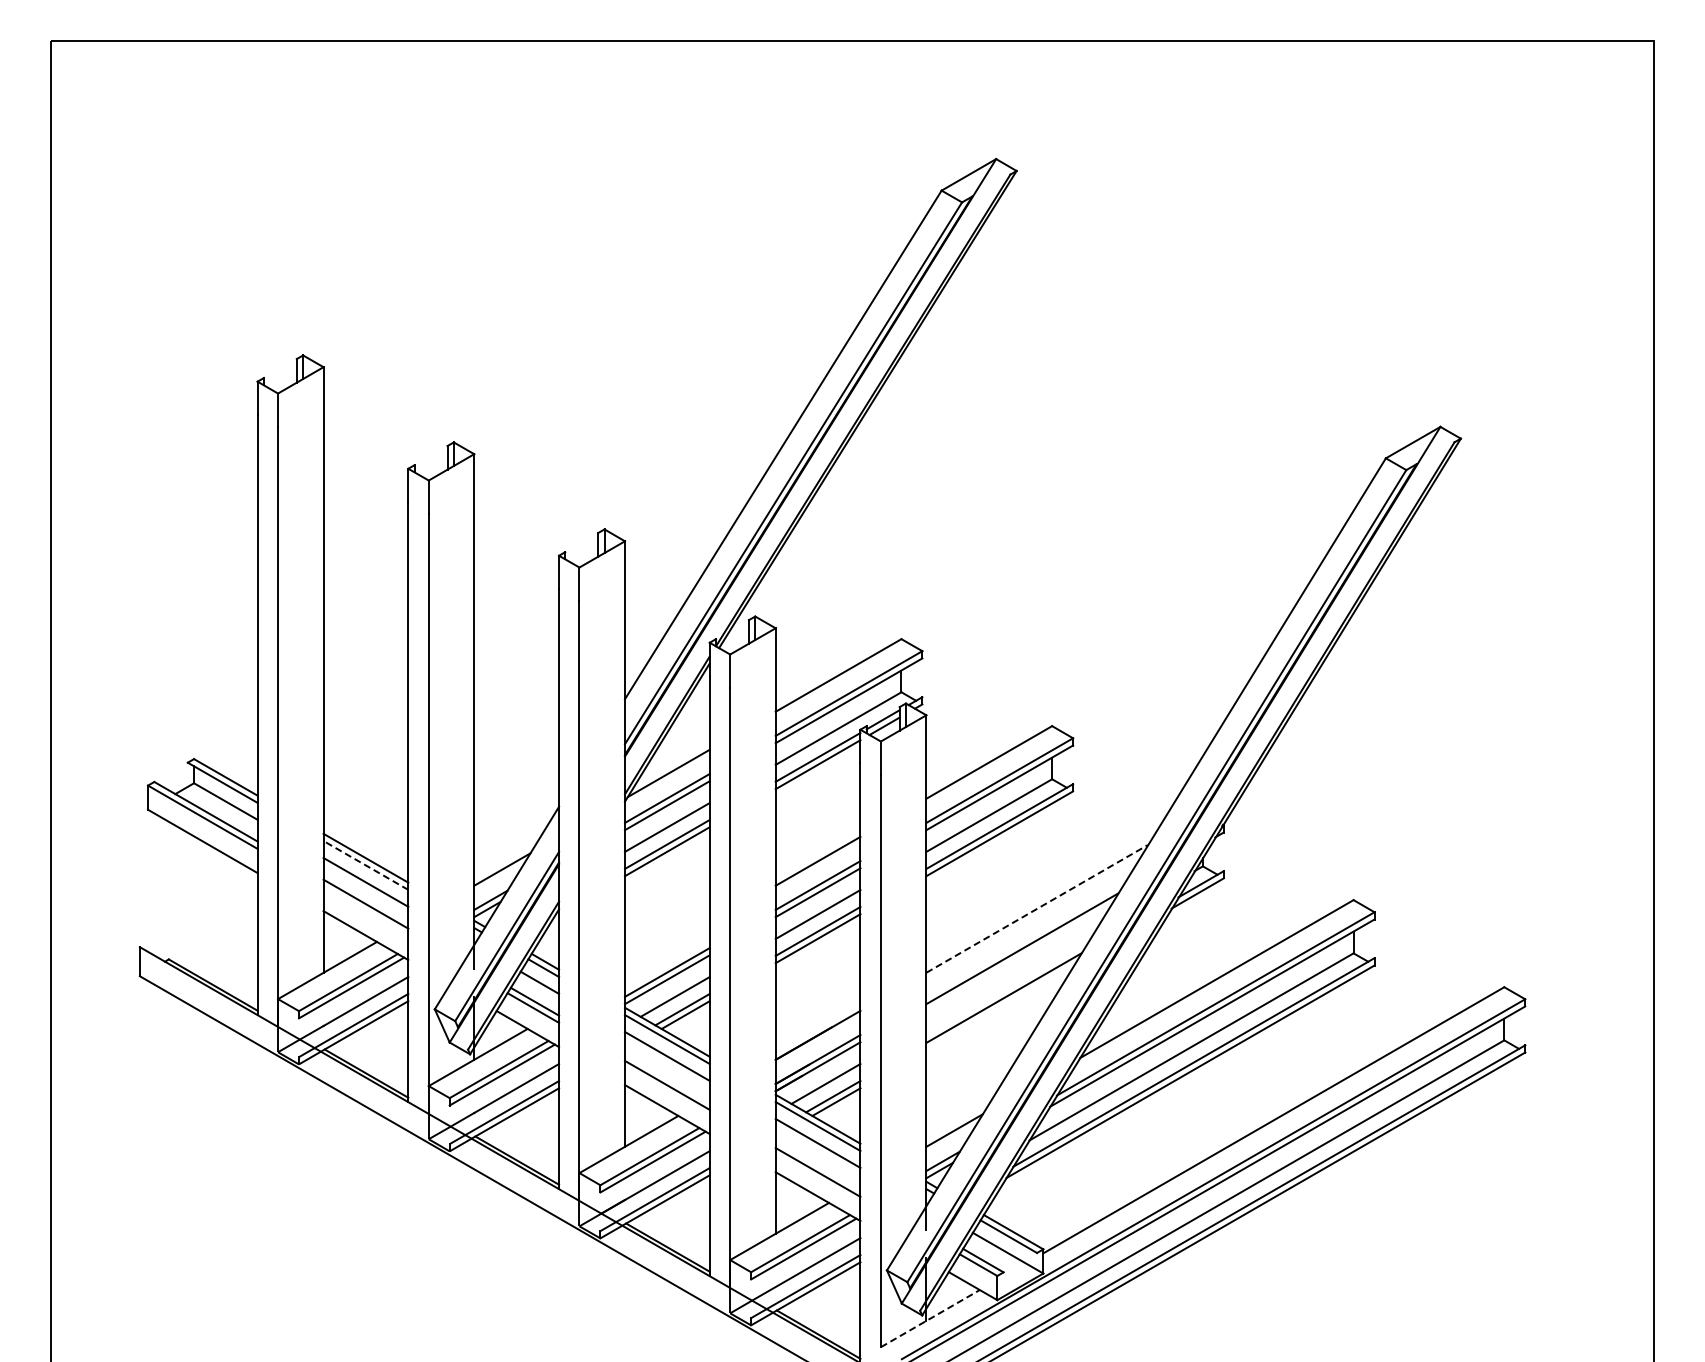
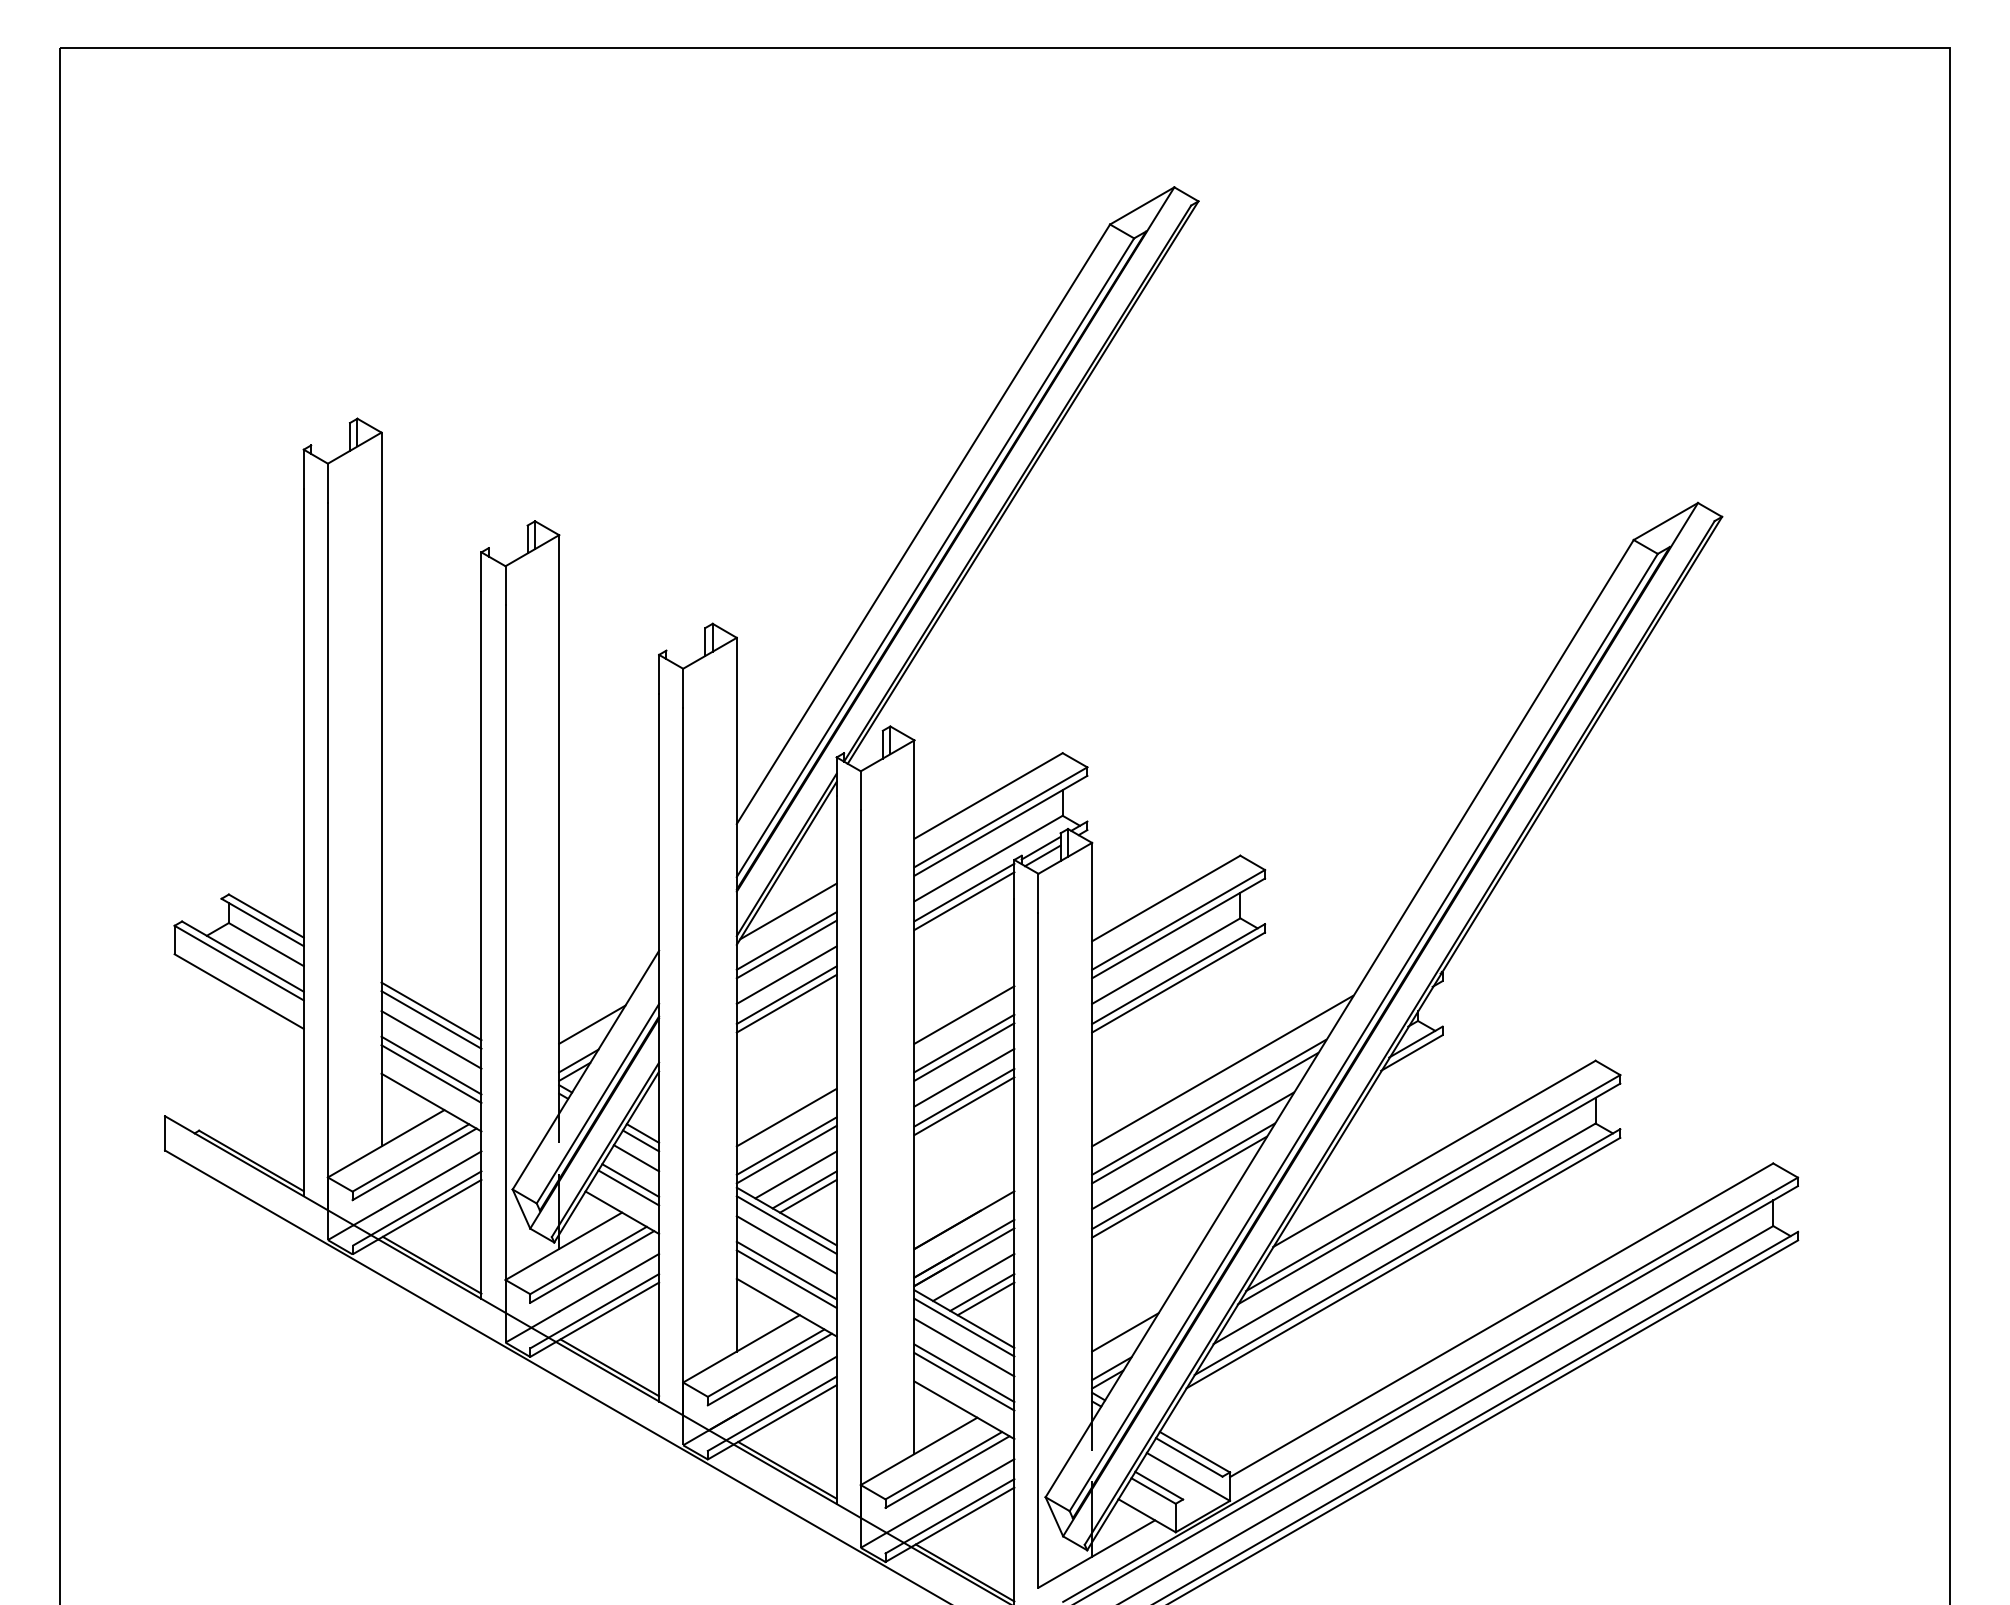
line: (365, 865) -> (430, 1019), dashed -> solid
line: (1037, 908) -> (1223, 1070), dashed -> solid
line: (365, 910) -> (430, 1073), added
line: (1025, 939) -> (1208, 1107), added
line: (666, 947) -> (785, 1116), added
line: (1011, 976) -> (1192, 1150), added
line: (1000, 1007) -> (1179, 1187), added
line: (666, 1077) -> (785, 1269), added
line: (817, 1164) -> (963, 1372), added
line: (930, 1318) -> (1096, 1553), dashed -> solid

